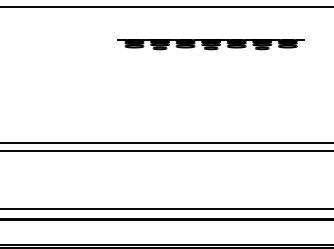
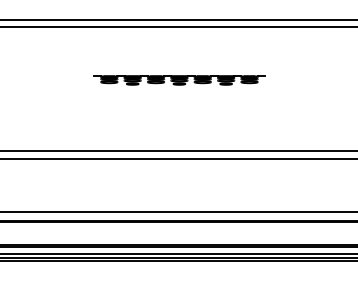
part: (211, 44) -> (179, 80), moved

